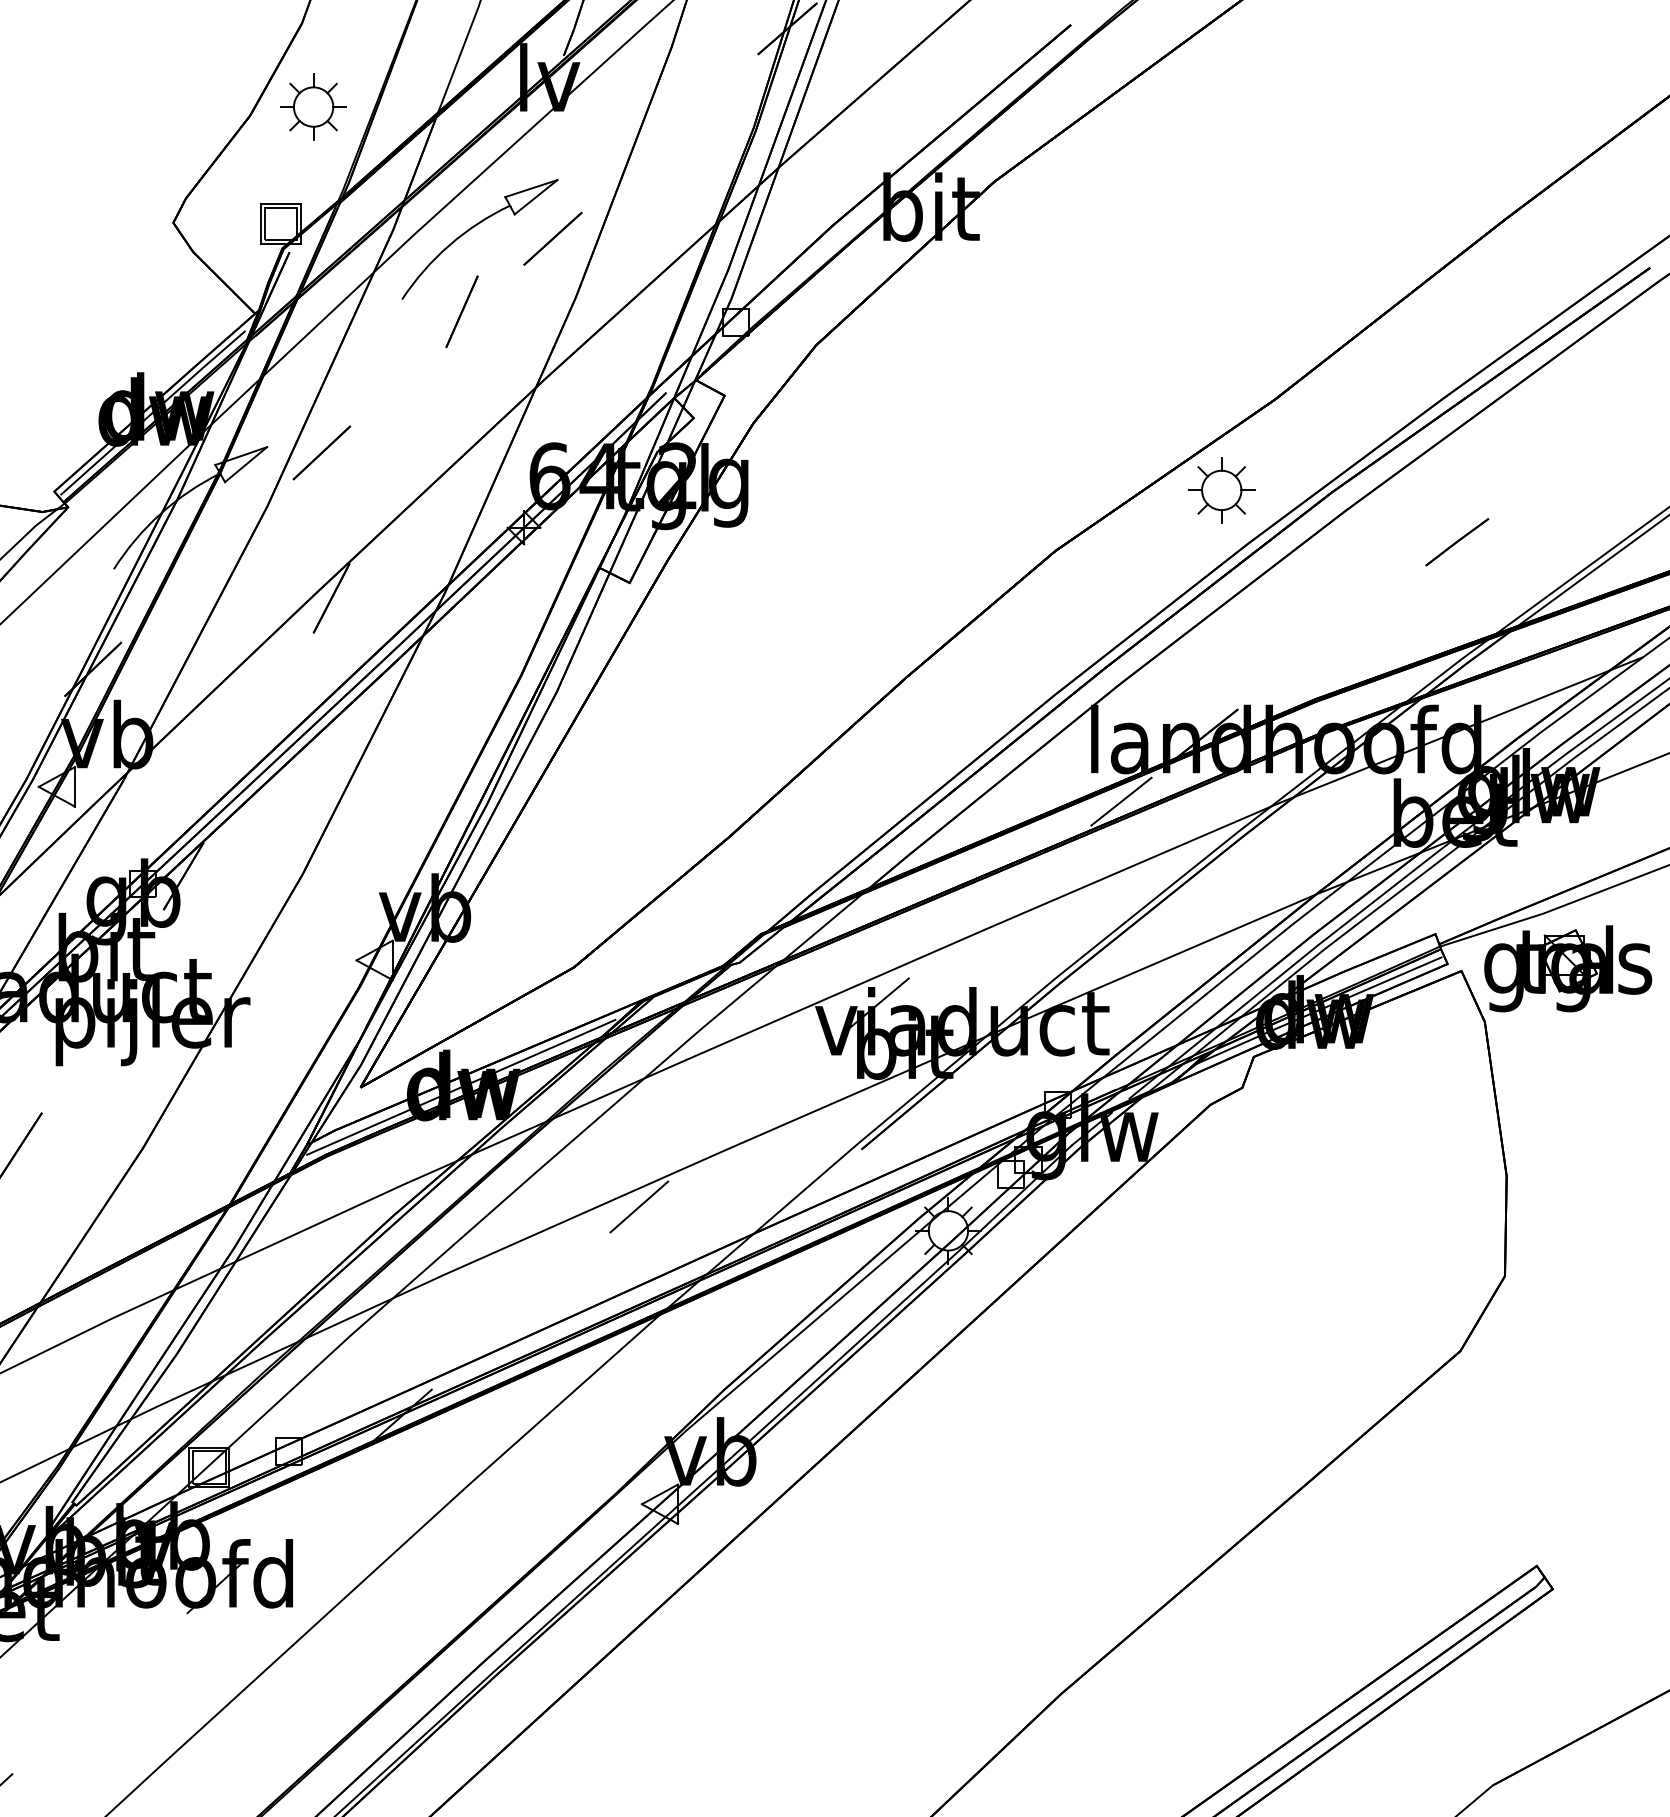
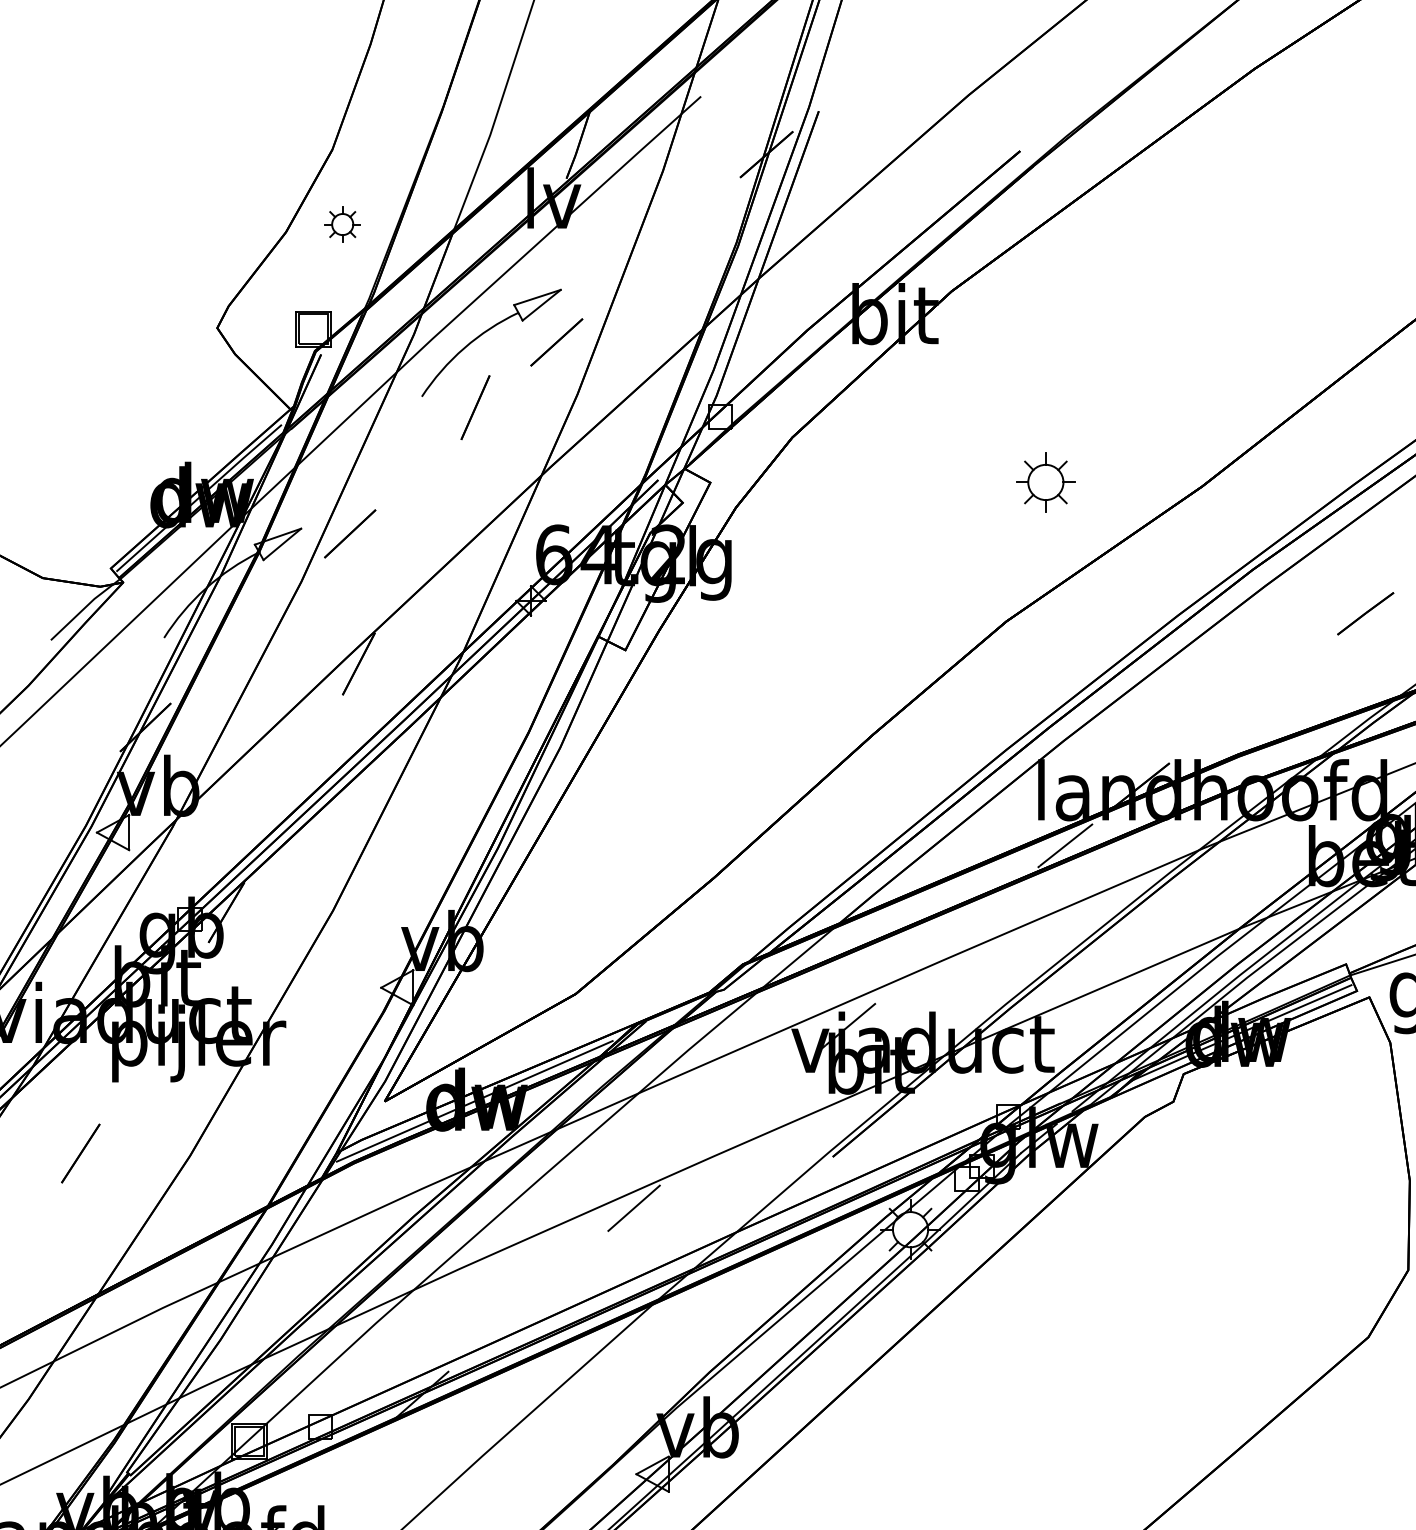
part: (313, 106) -> (342, 224), size x0.6
part: (1221, 490) -> (1045, 482), moved

